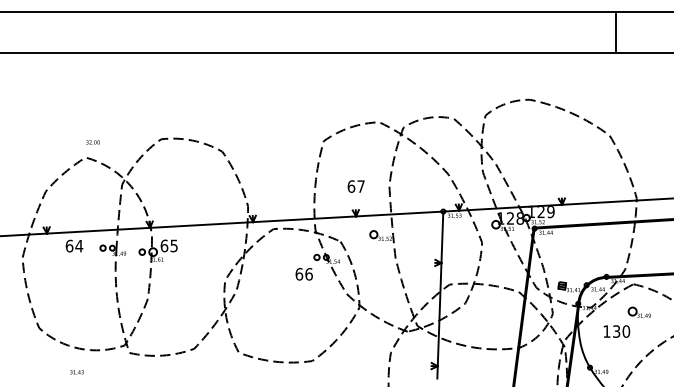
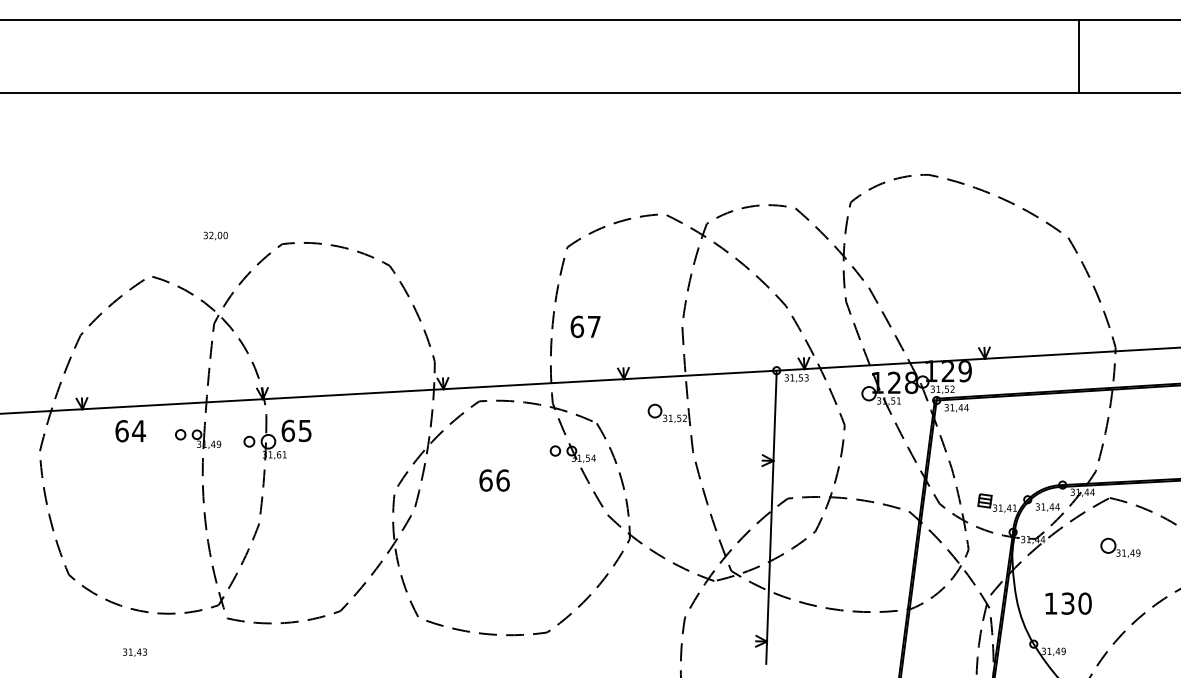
text: (92, 142) -> (214, 235), moved
text: (355, 186) -> (584, 326), moved
text: (303, 274) -> (493, 480), moved
text: (616, 331) -> (1067, 603), moved

